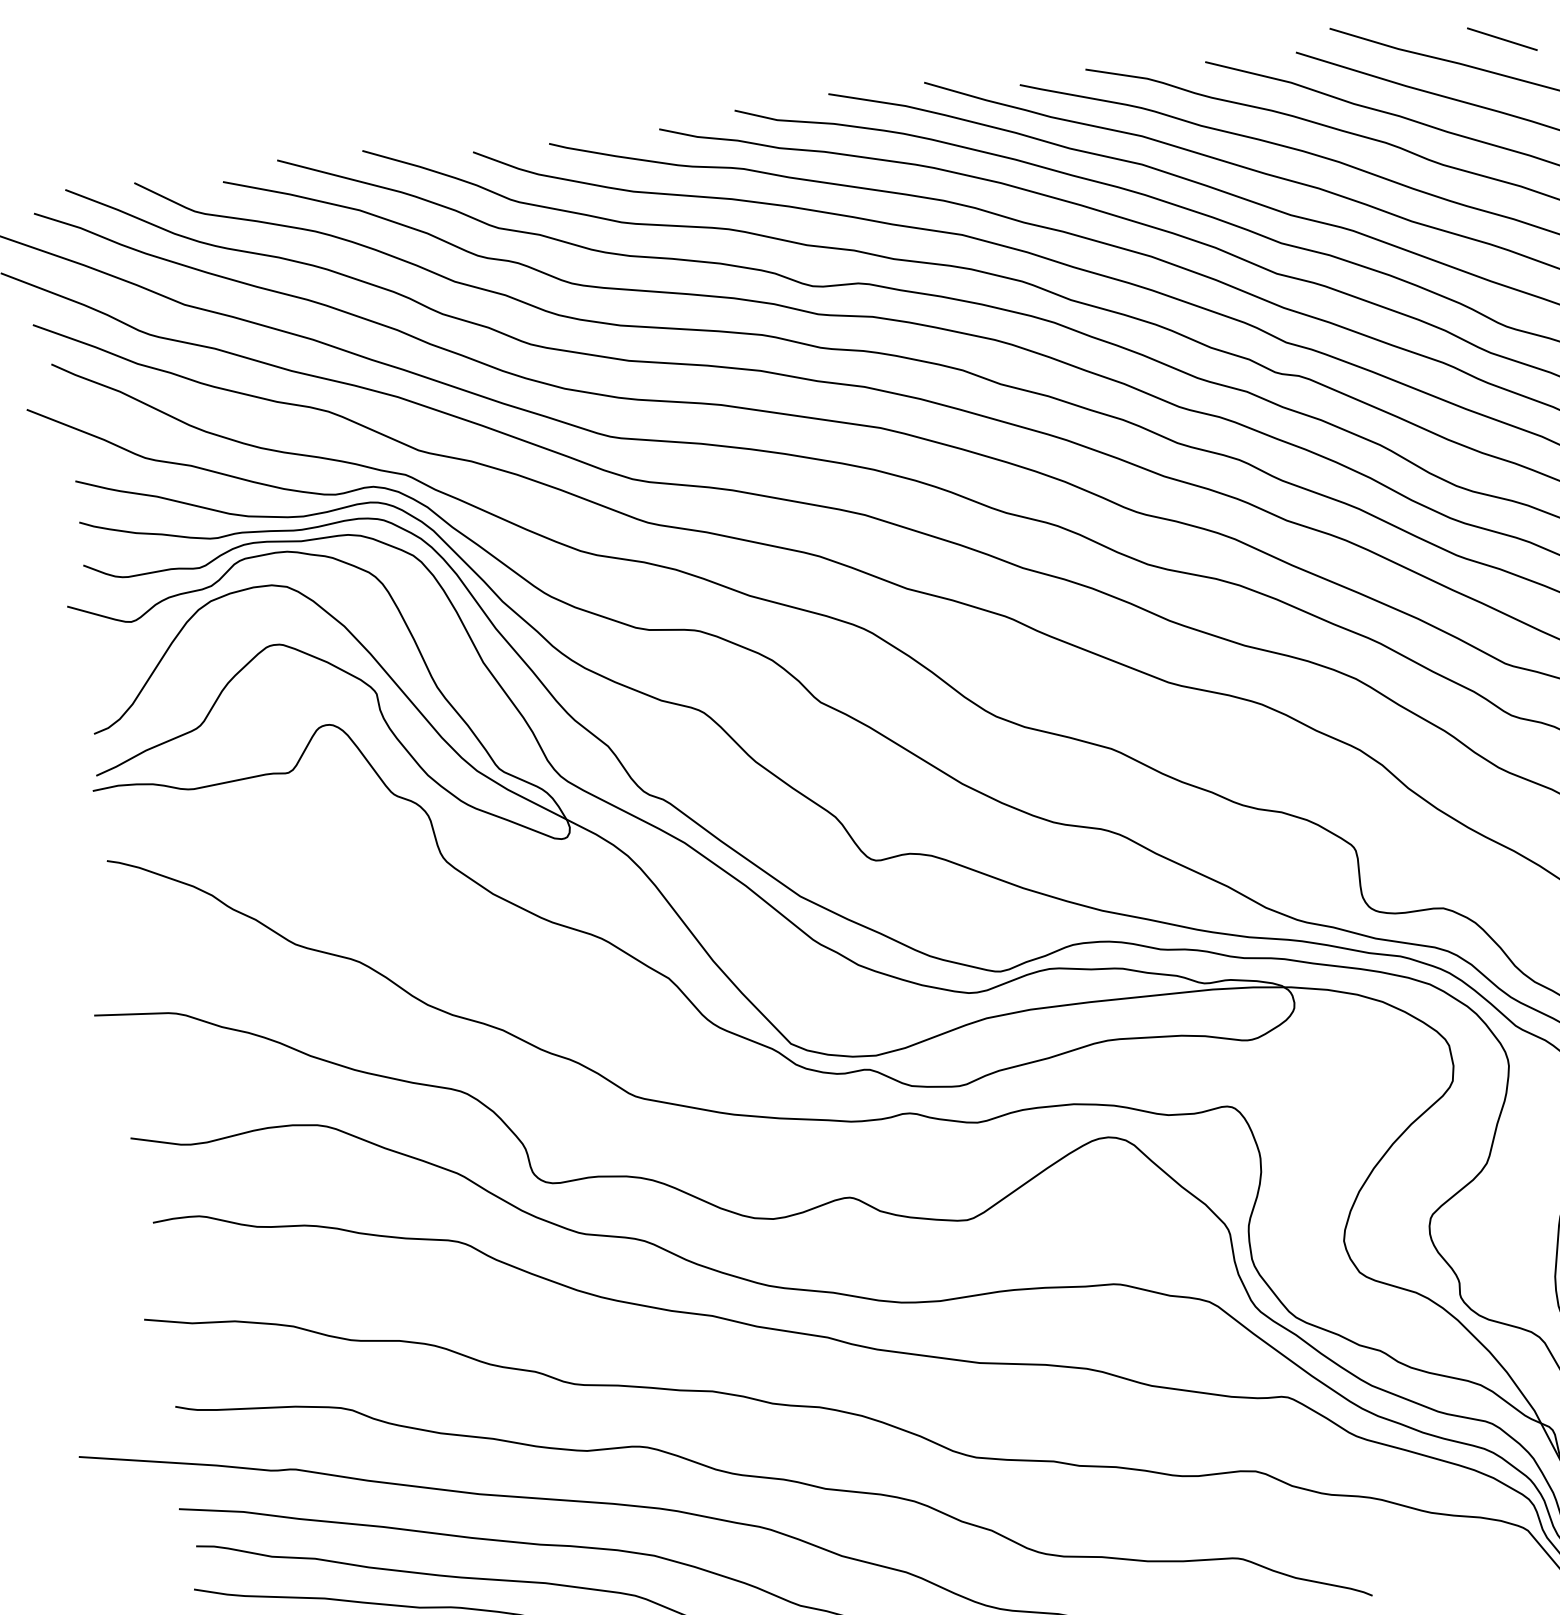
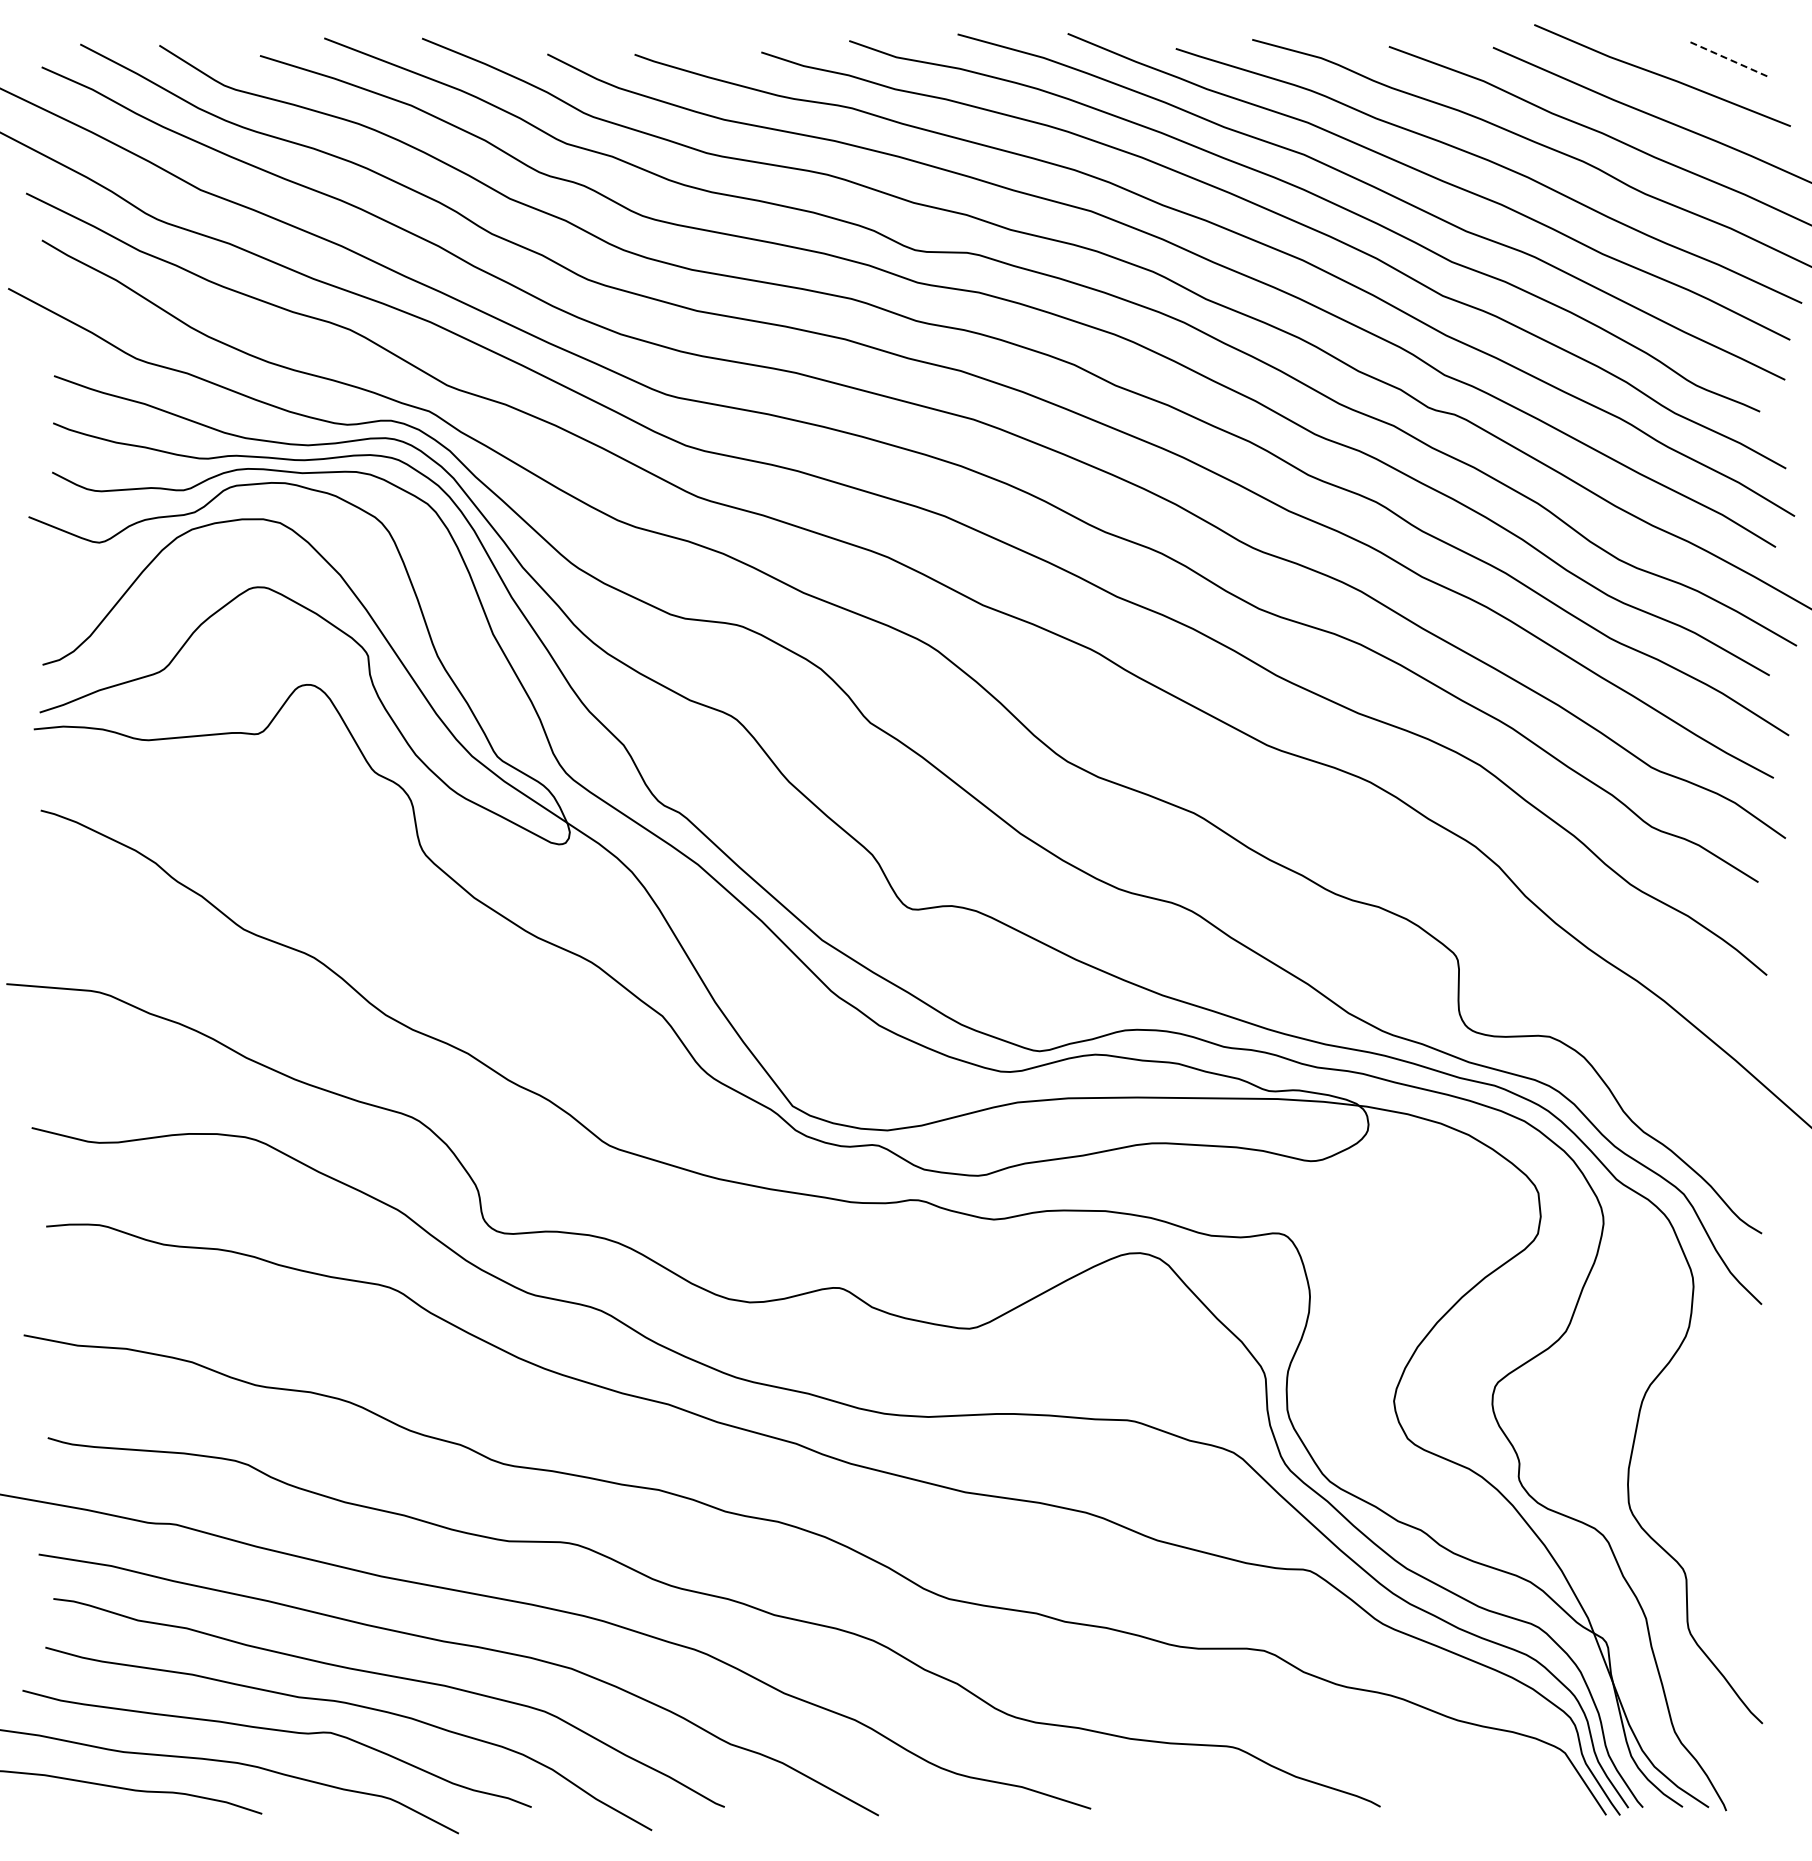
line: (1502, 39) -> (1728, 59), solid -> dashed

